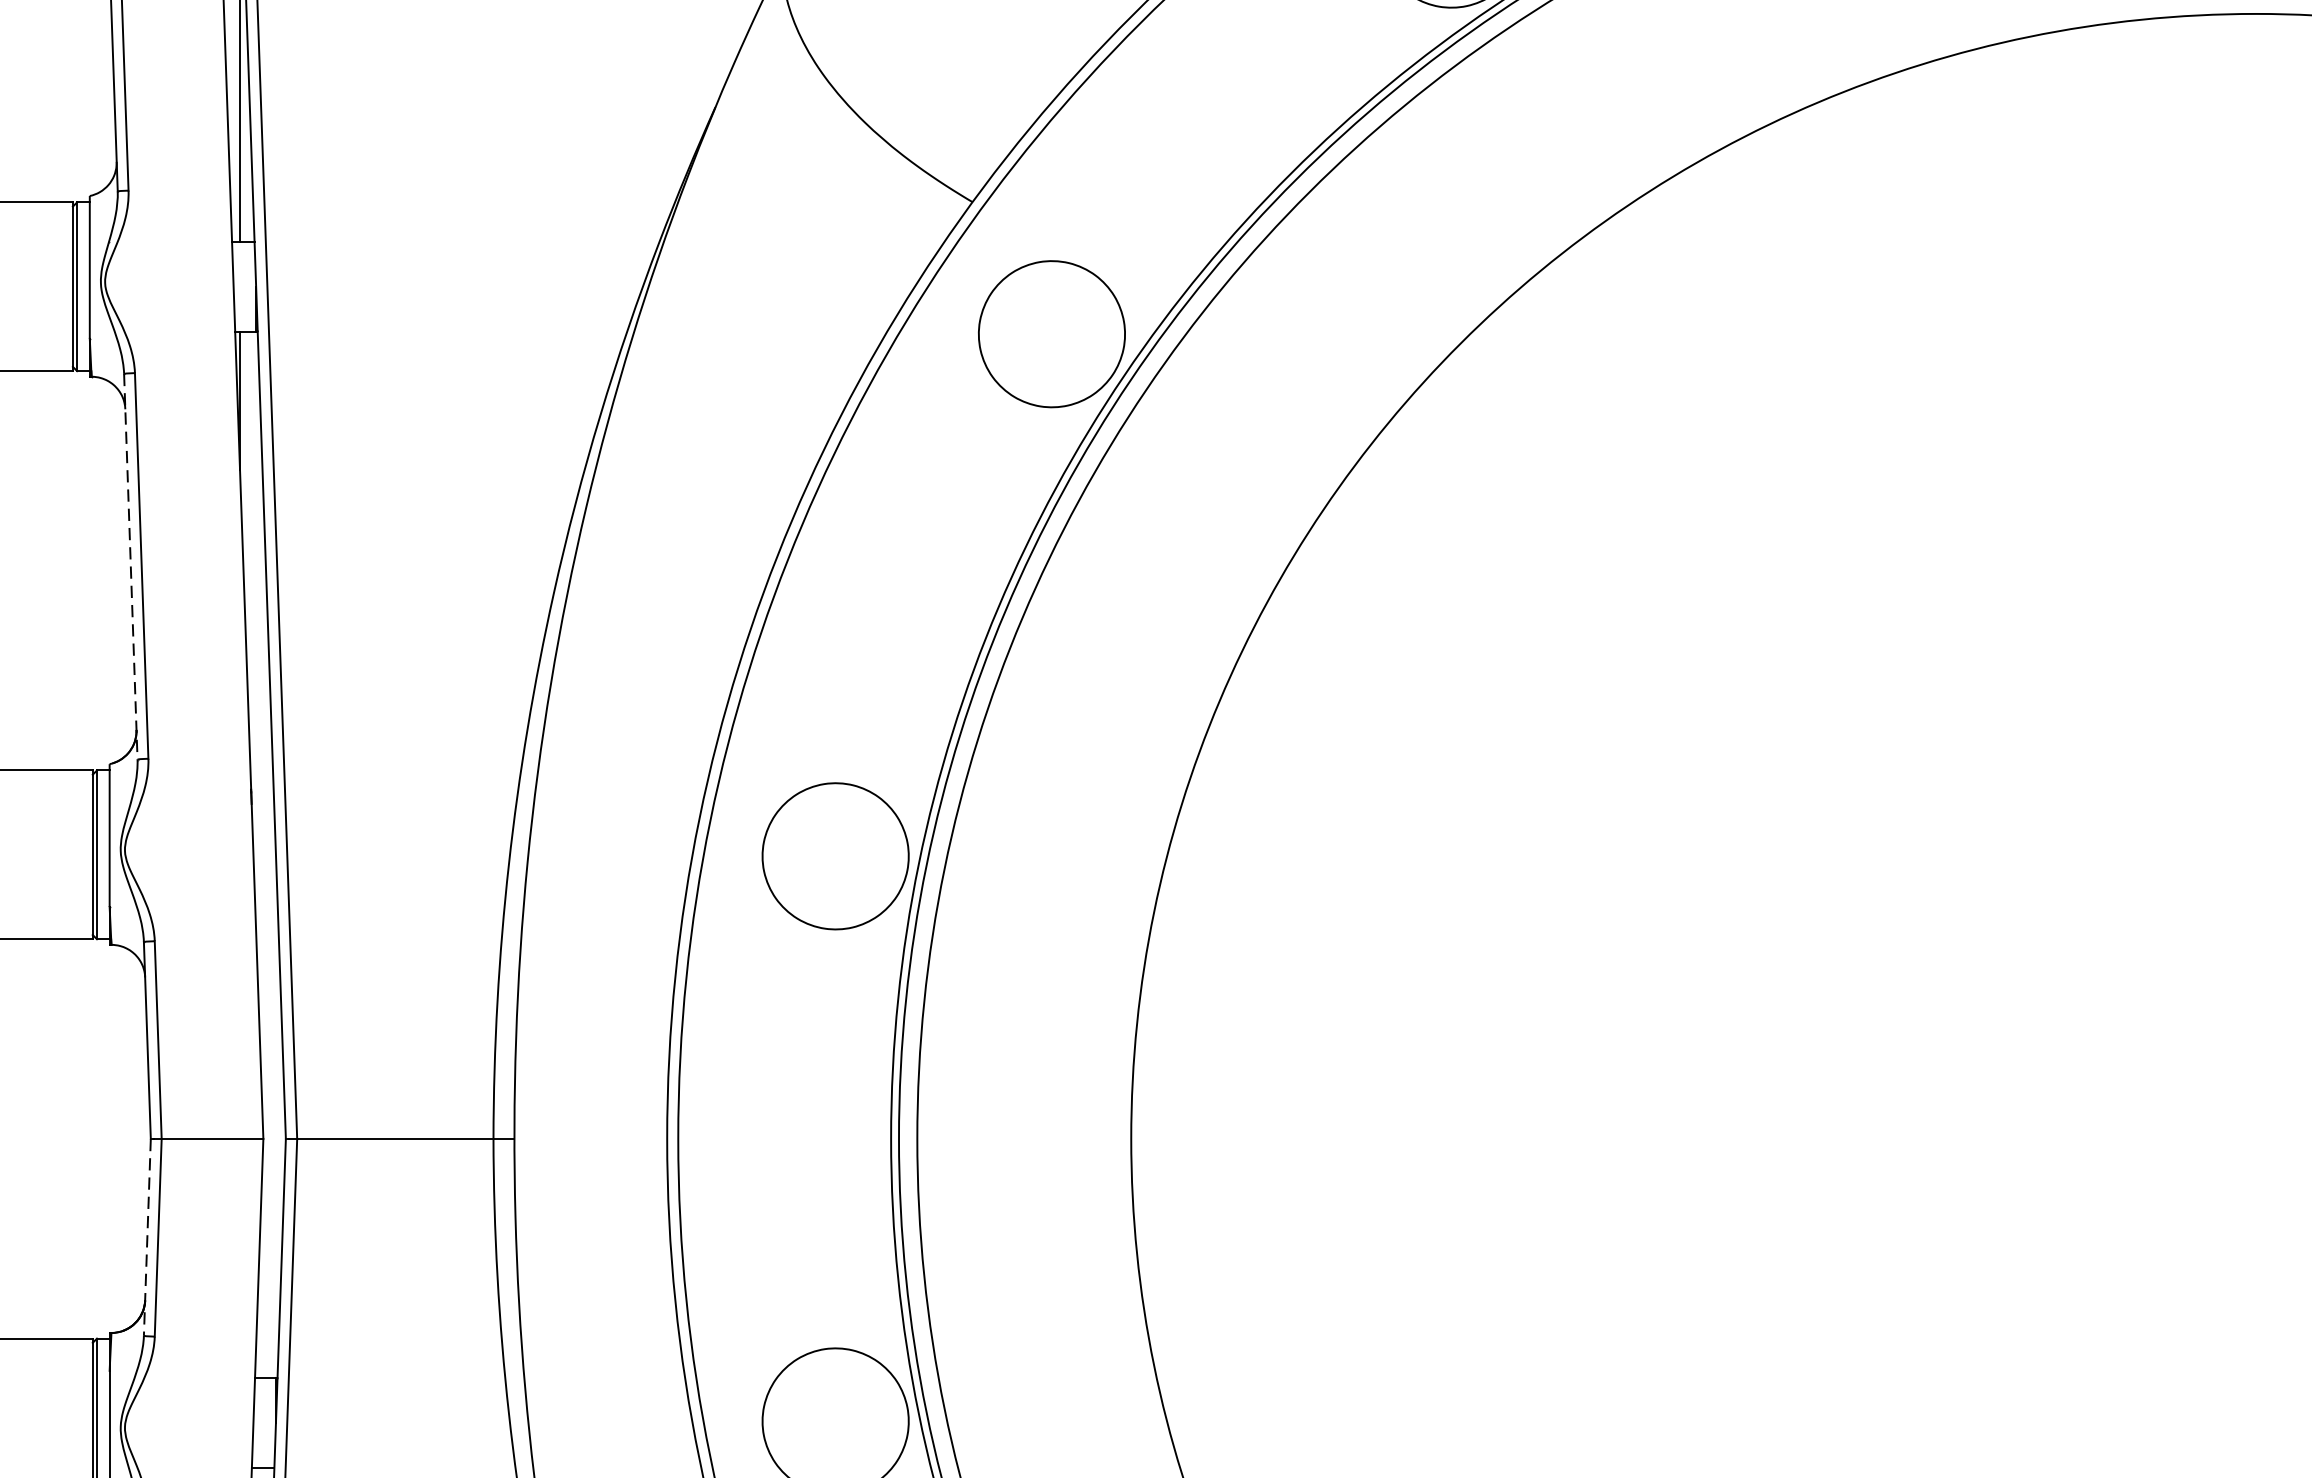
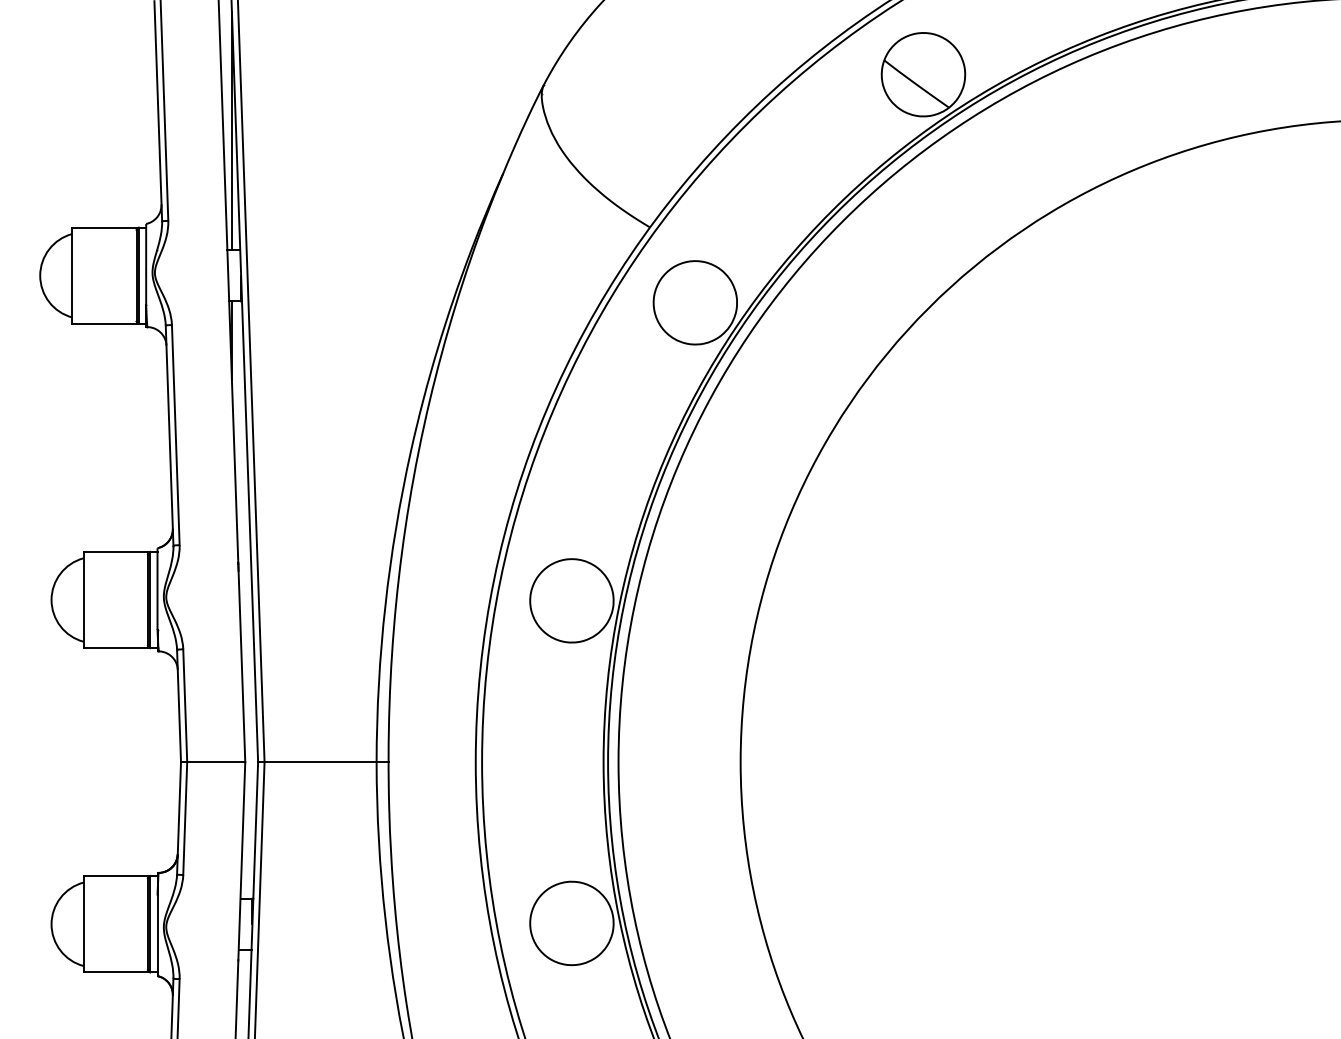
line: (130, 568) -> (169, 436), dashed -> solid
line: (148, 1237) -> (179, 818), dashed -> solid

